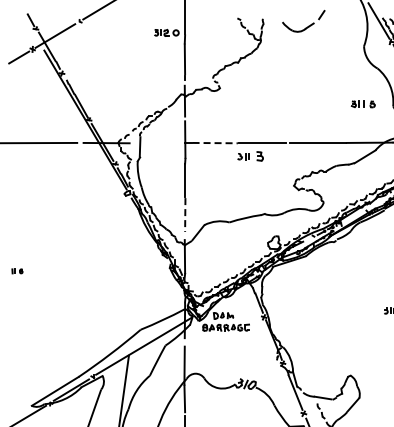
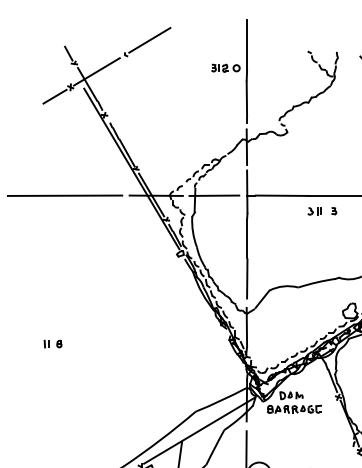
line: (156, 142) -> (213, 195), added
line: (215, 143) -> (282, 196), dashed -> solid
part: (260, 156) -> (334, 211), size x0.62
line: (185, 215) -> (247, 279), dashed -> solid
part: (17, 271) -> (53, 344), size x1.43

